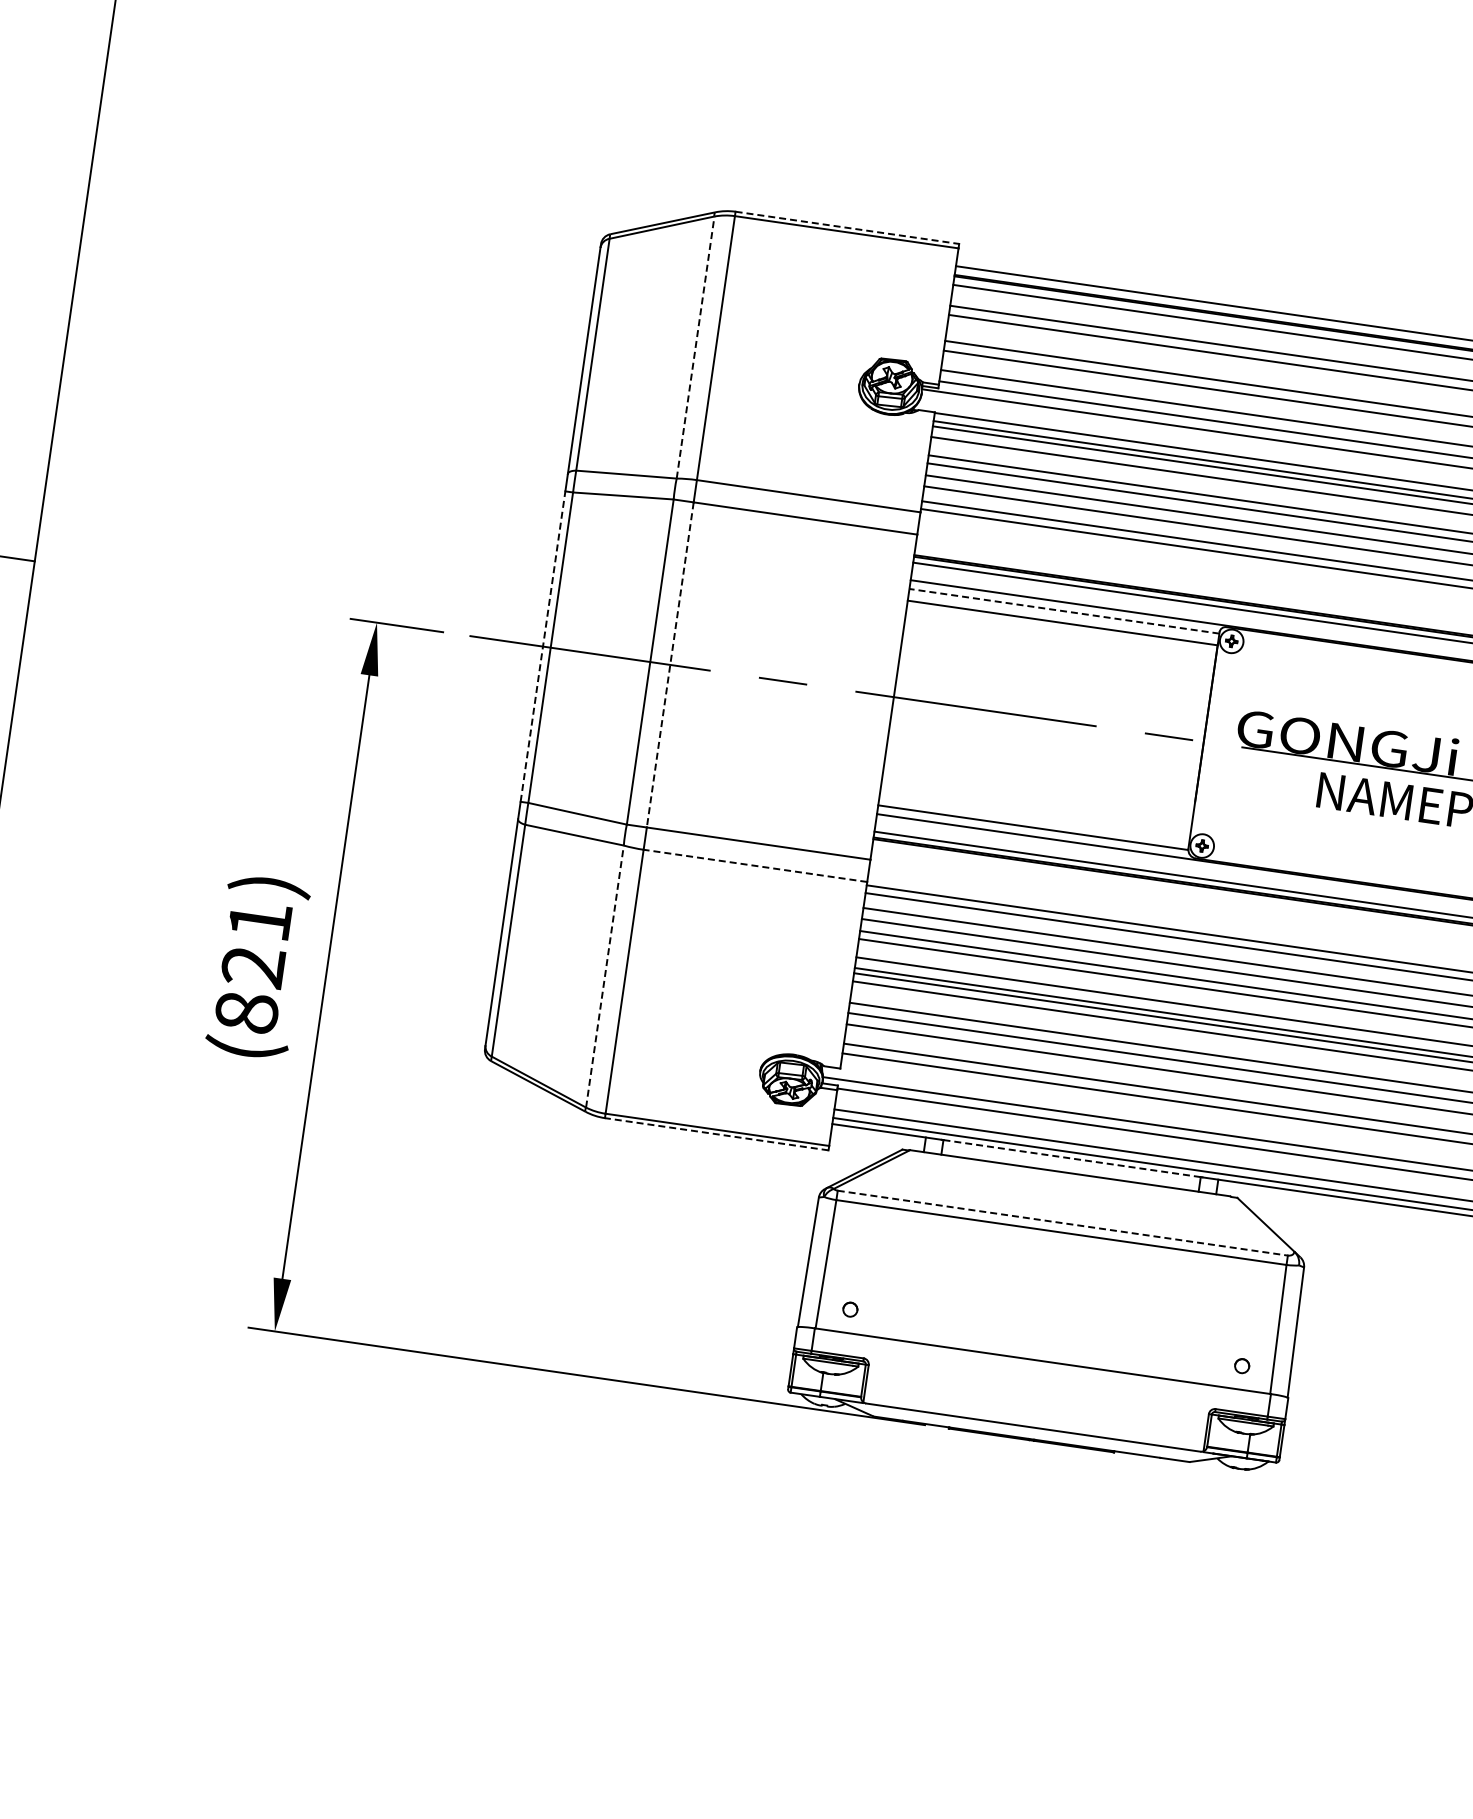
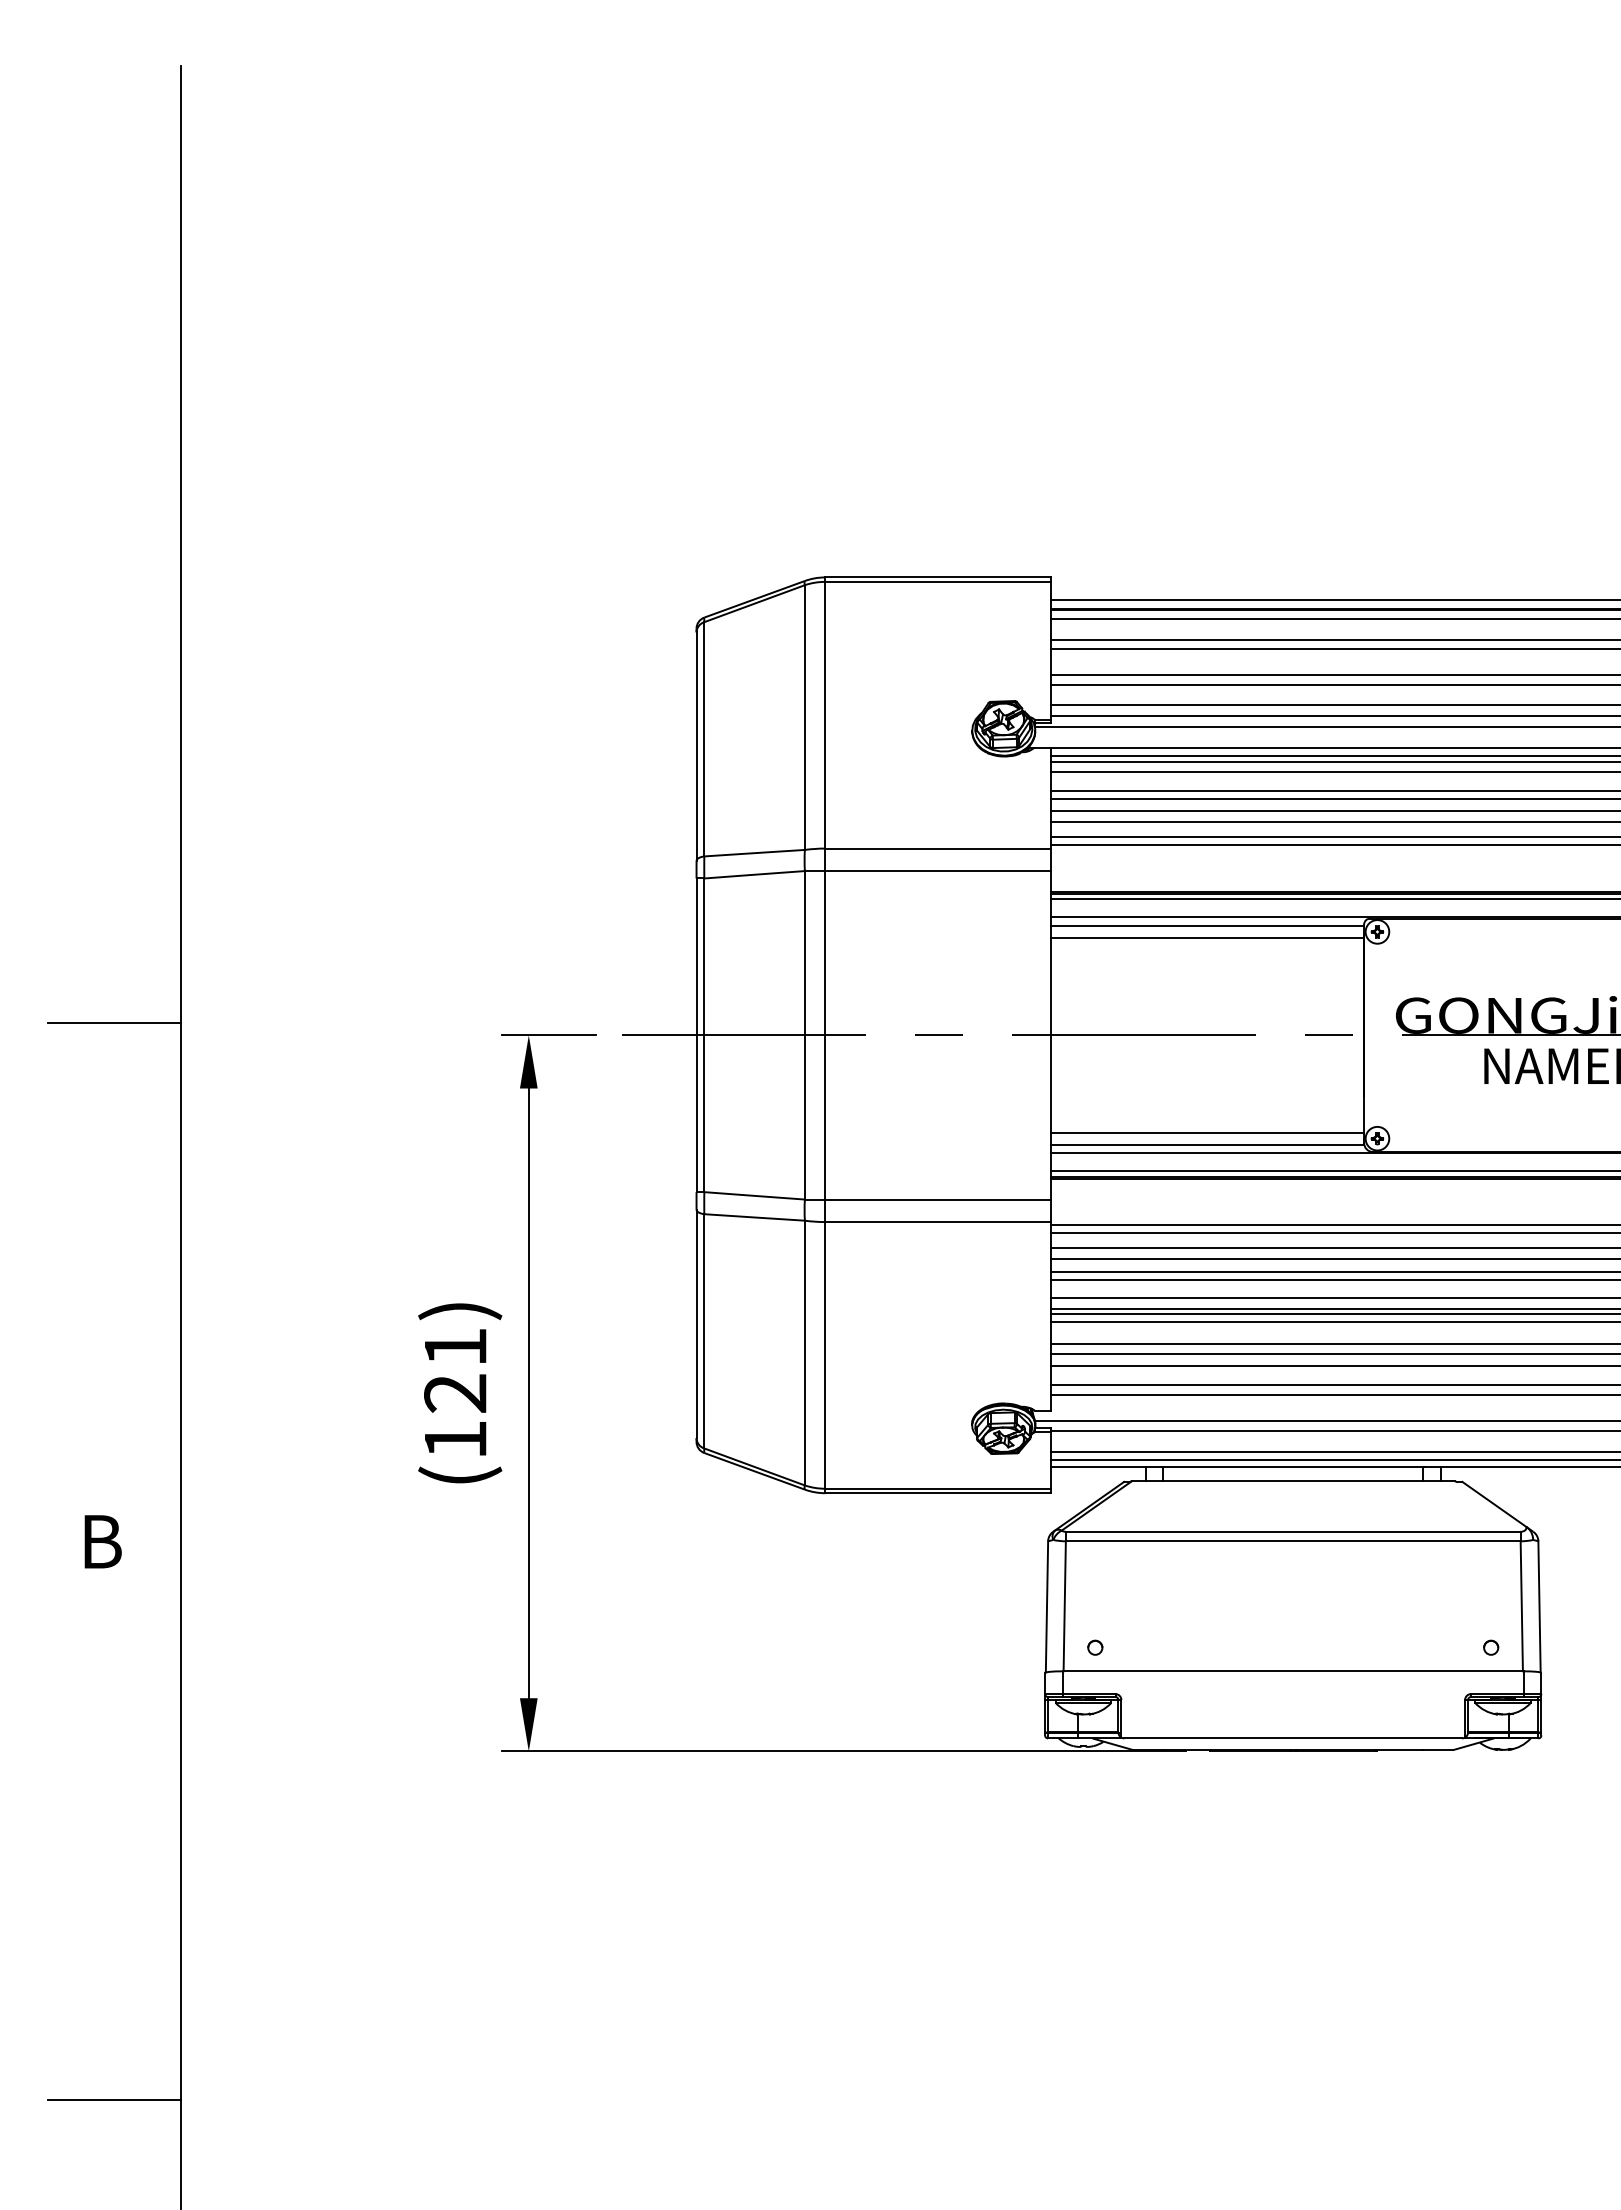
line: (847, 227) -> (938, 577), dashed -> solid
line: (695, 347) -> (804, 717), dashed -> solid
line: (1064, 611) -> (1207, 926), dashed -> solid
line: (542, 646) -> (696, 1035), dashed -> solid
line: (670, 665) -> (825, 1035), dashed -> solid
line: (1034, 815) -> (1207, 1132), added
line: (755, 866) -> (938, 1222), dashed -> solid
line: (604, 975) -> (804, 1352), dashed -> solid
text: (246, 1012) -> (455, 1439), (821) -> (121)
line: (717, 1134) -> (938, 1493), dashed -> solid
line: (1072, 1158) -> (1293, 1466), dashed -> solid
line: (1063, 1222) -> (1293, 1531), dashed -> solid

